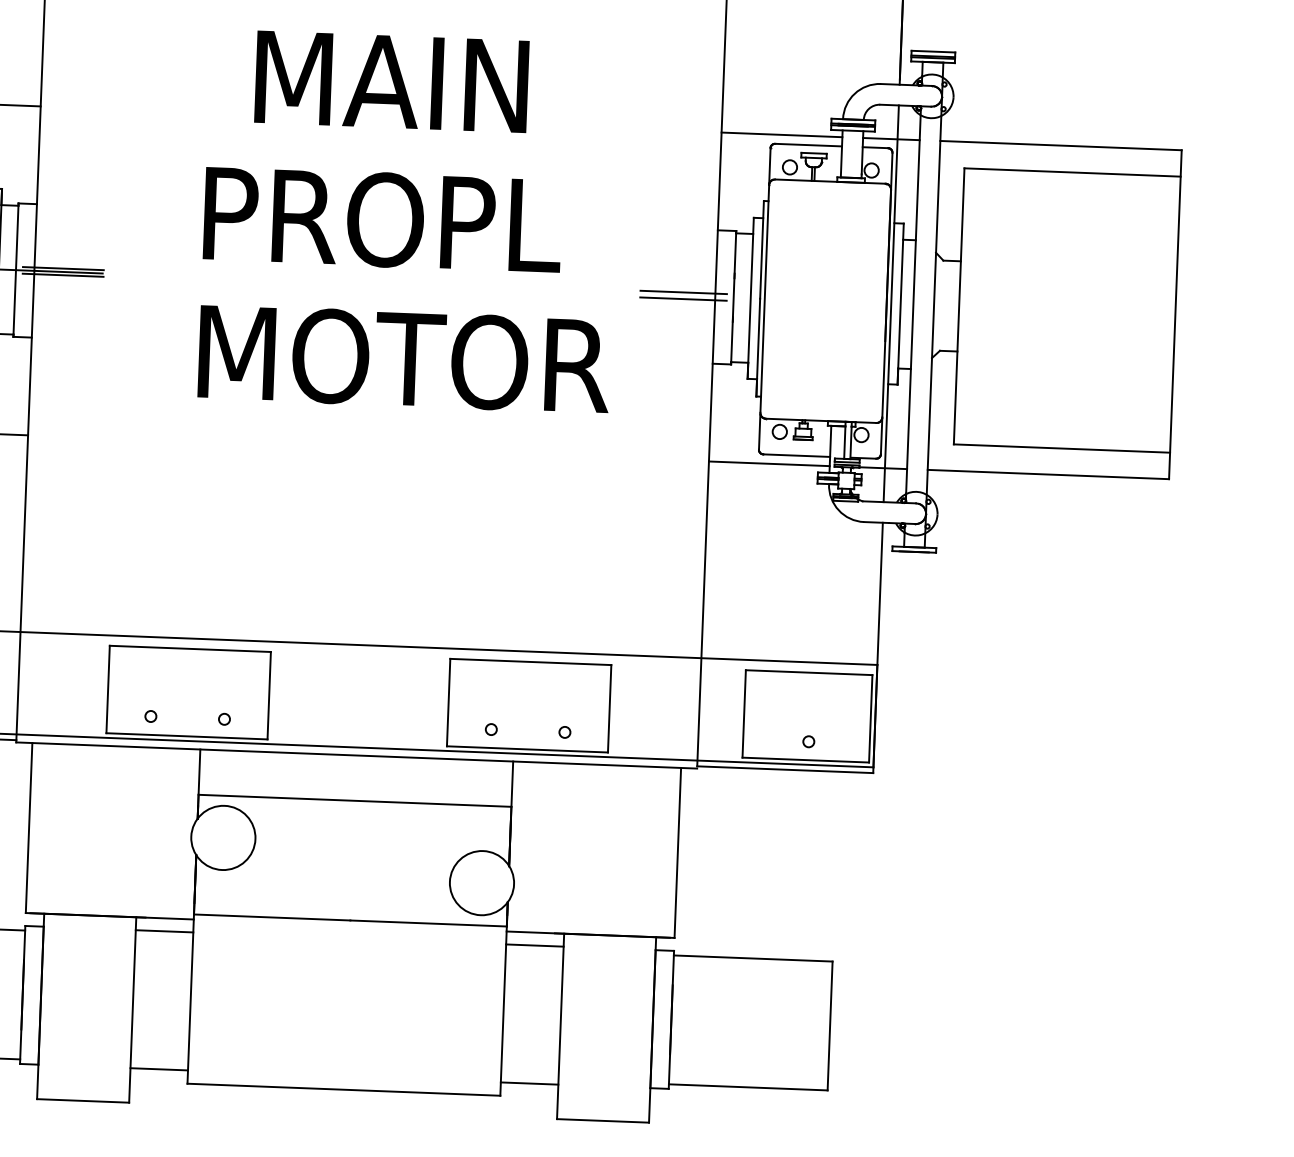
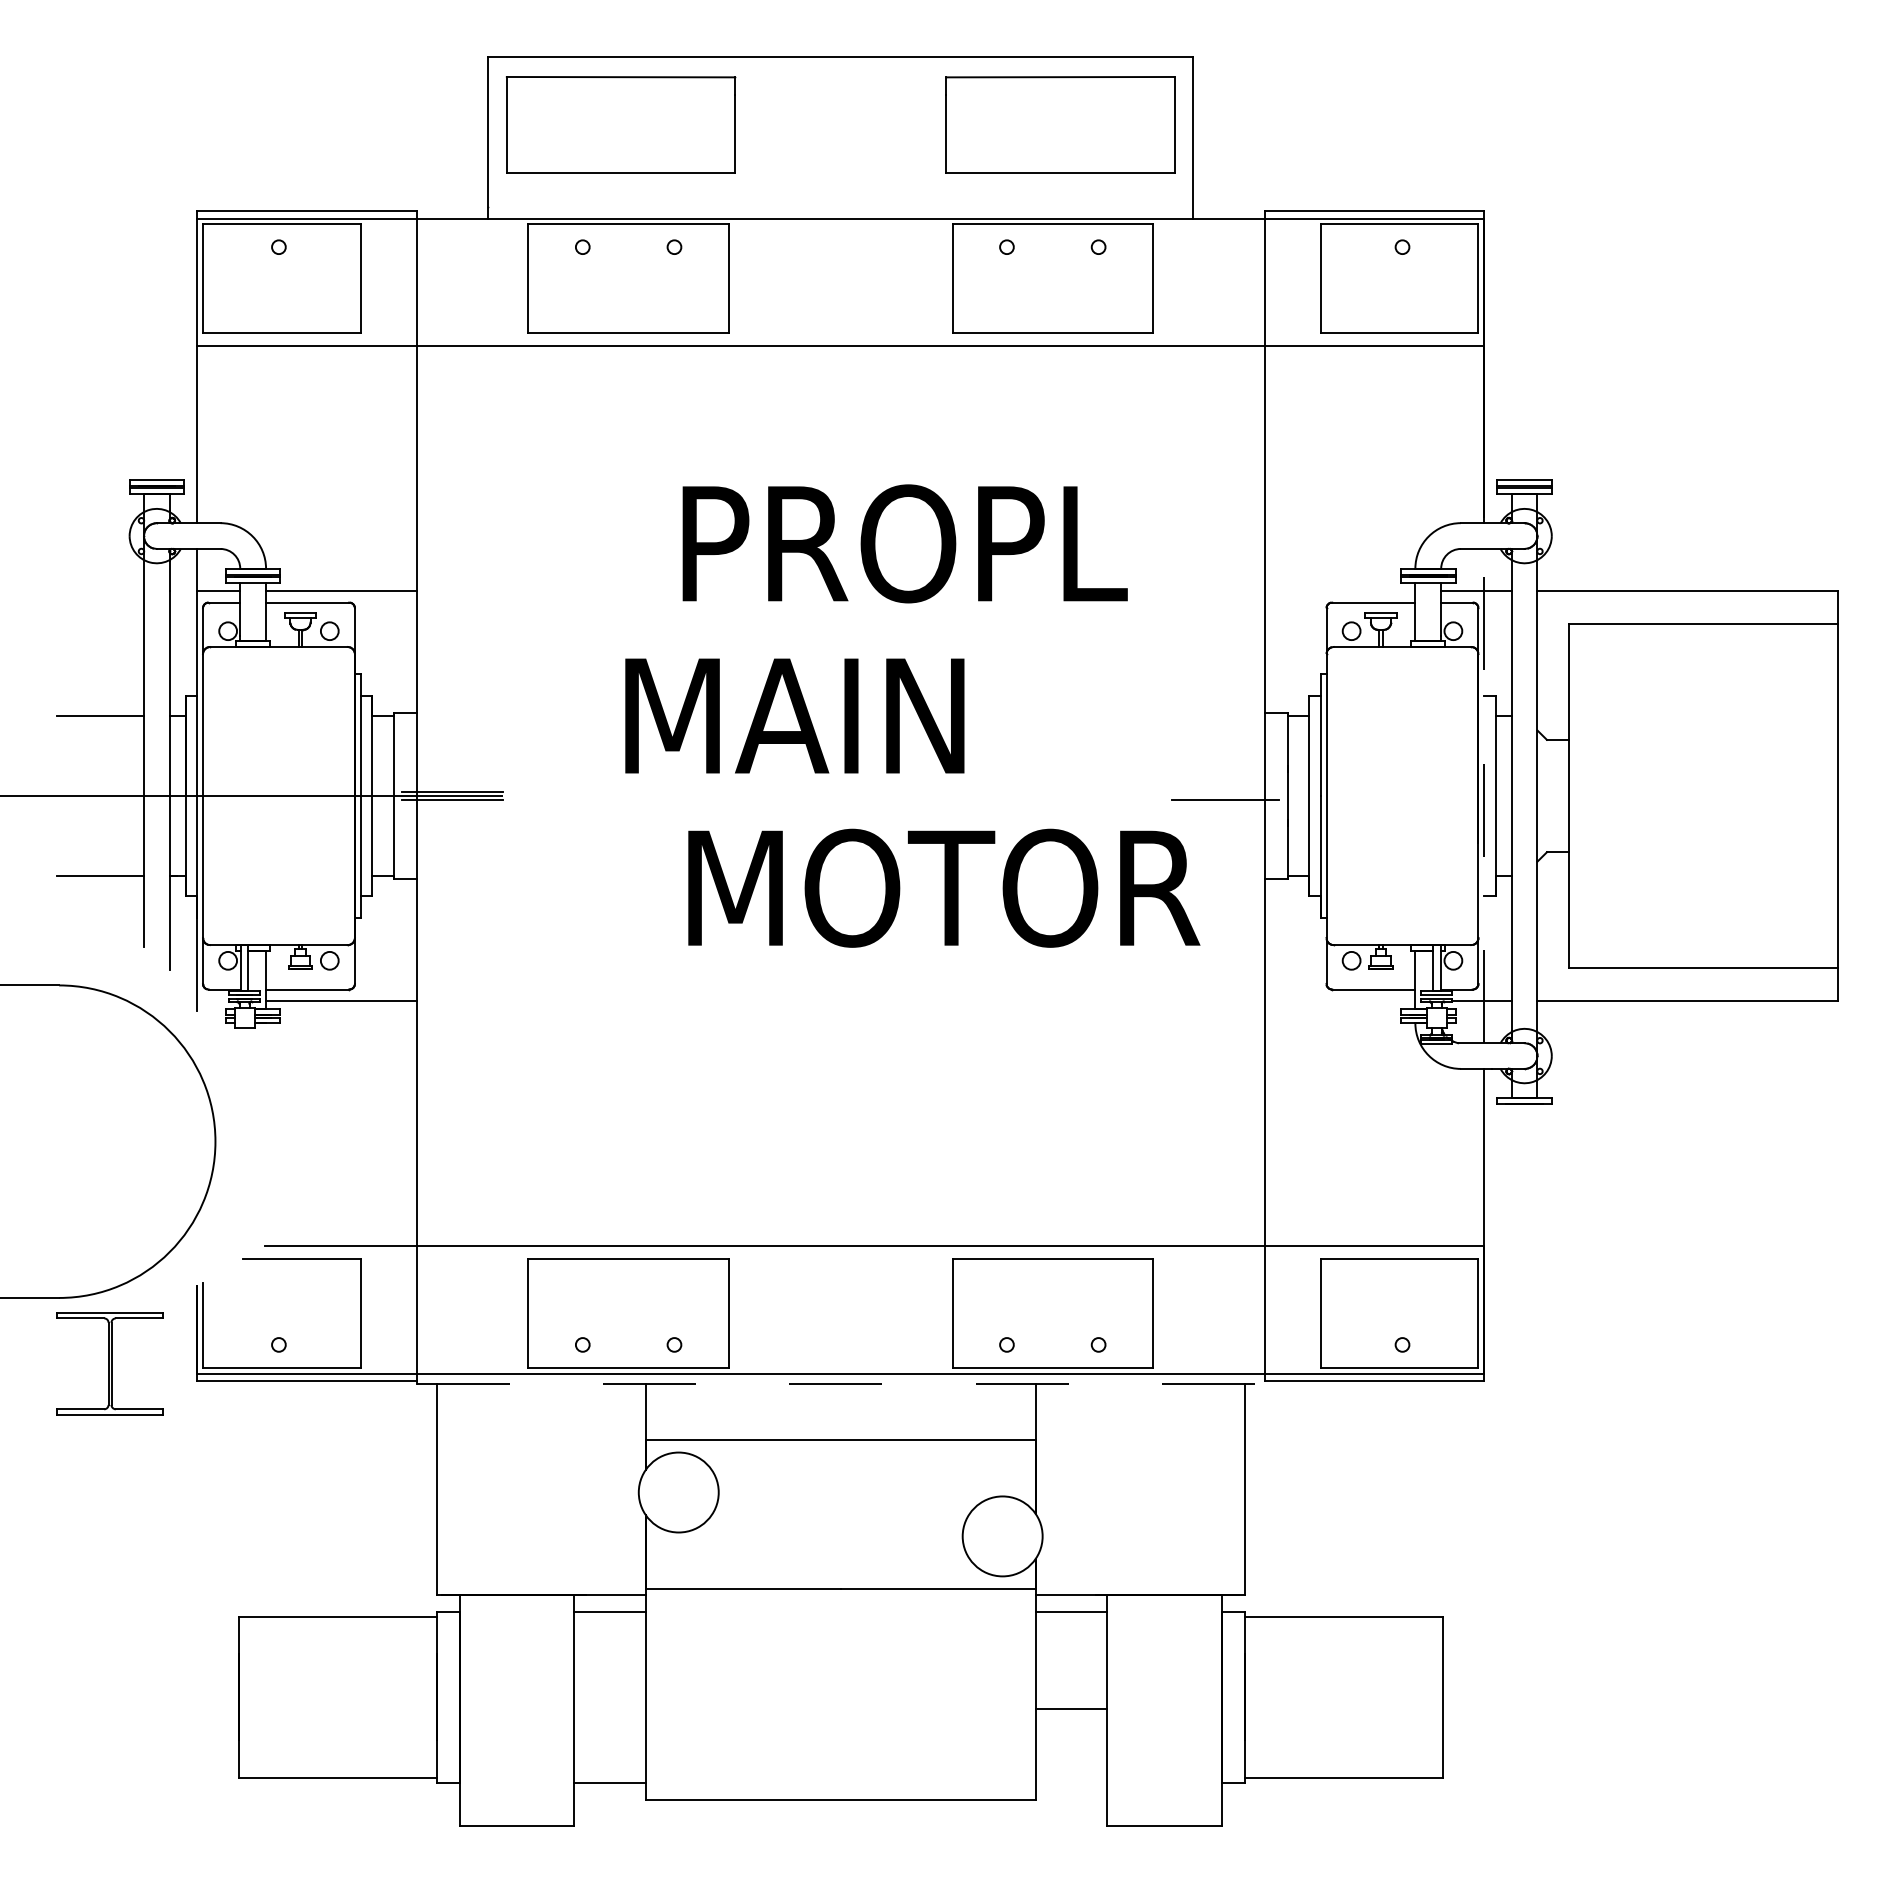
text: (439, 83) -> (911, 543), MAIN -> PROPL
line: (781, 135) -> (1339, 591), removed
text: (388, 219) -> (854, 715), PROPL -> MAIN
line: (683, 292) -> (1225, 791), removed
line: (891, 303) -> (1484, 795), solid -> dashed
text: (404, 358) -> (944, 887), moved
line: (768, 463) -> (1339, 1000), removed
line: (357, 755) -> (841, 1383), solid -> dashed
line: (529, 1083) -> (1071, 1709), moved

